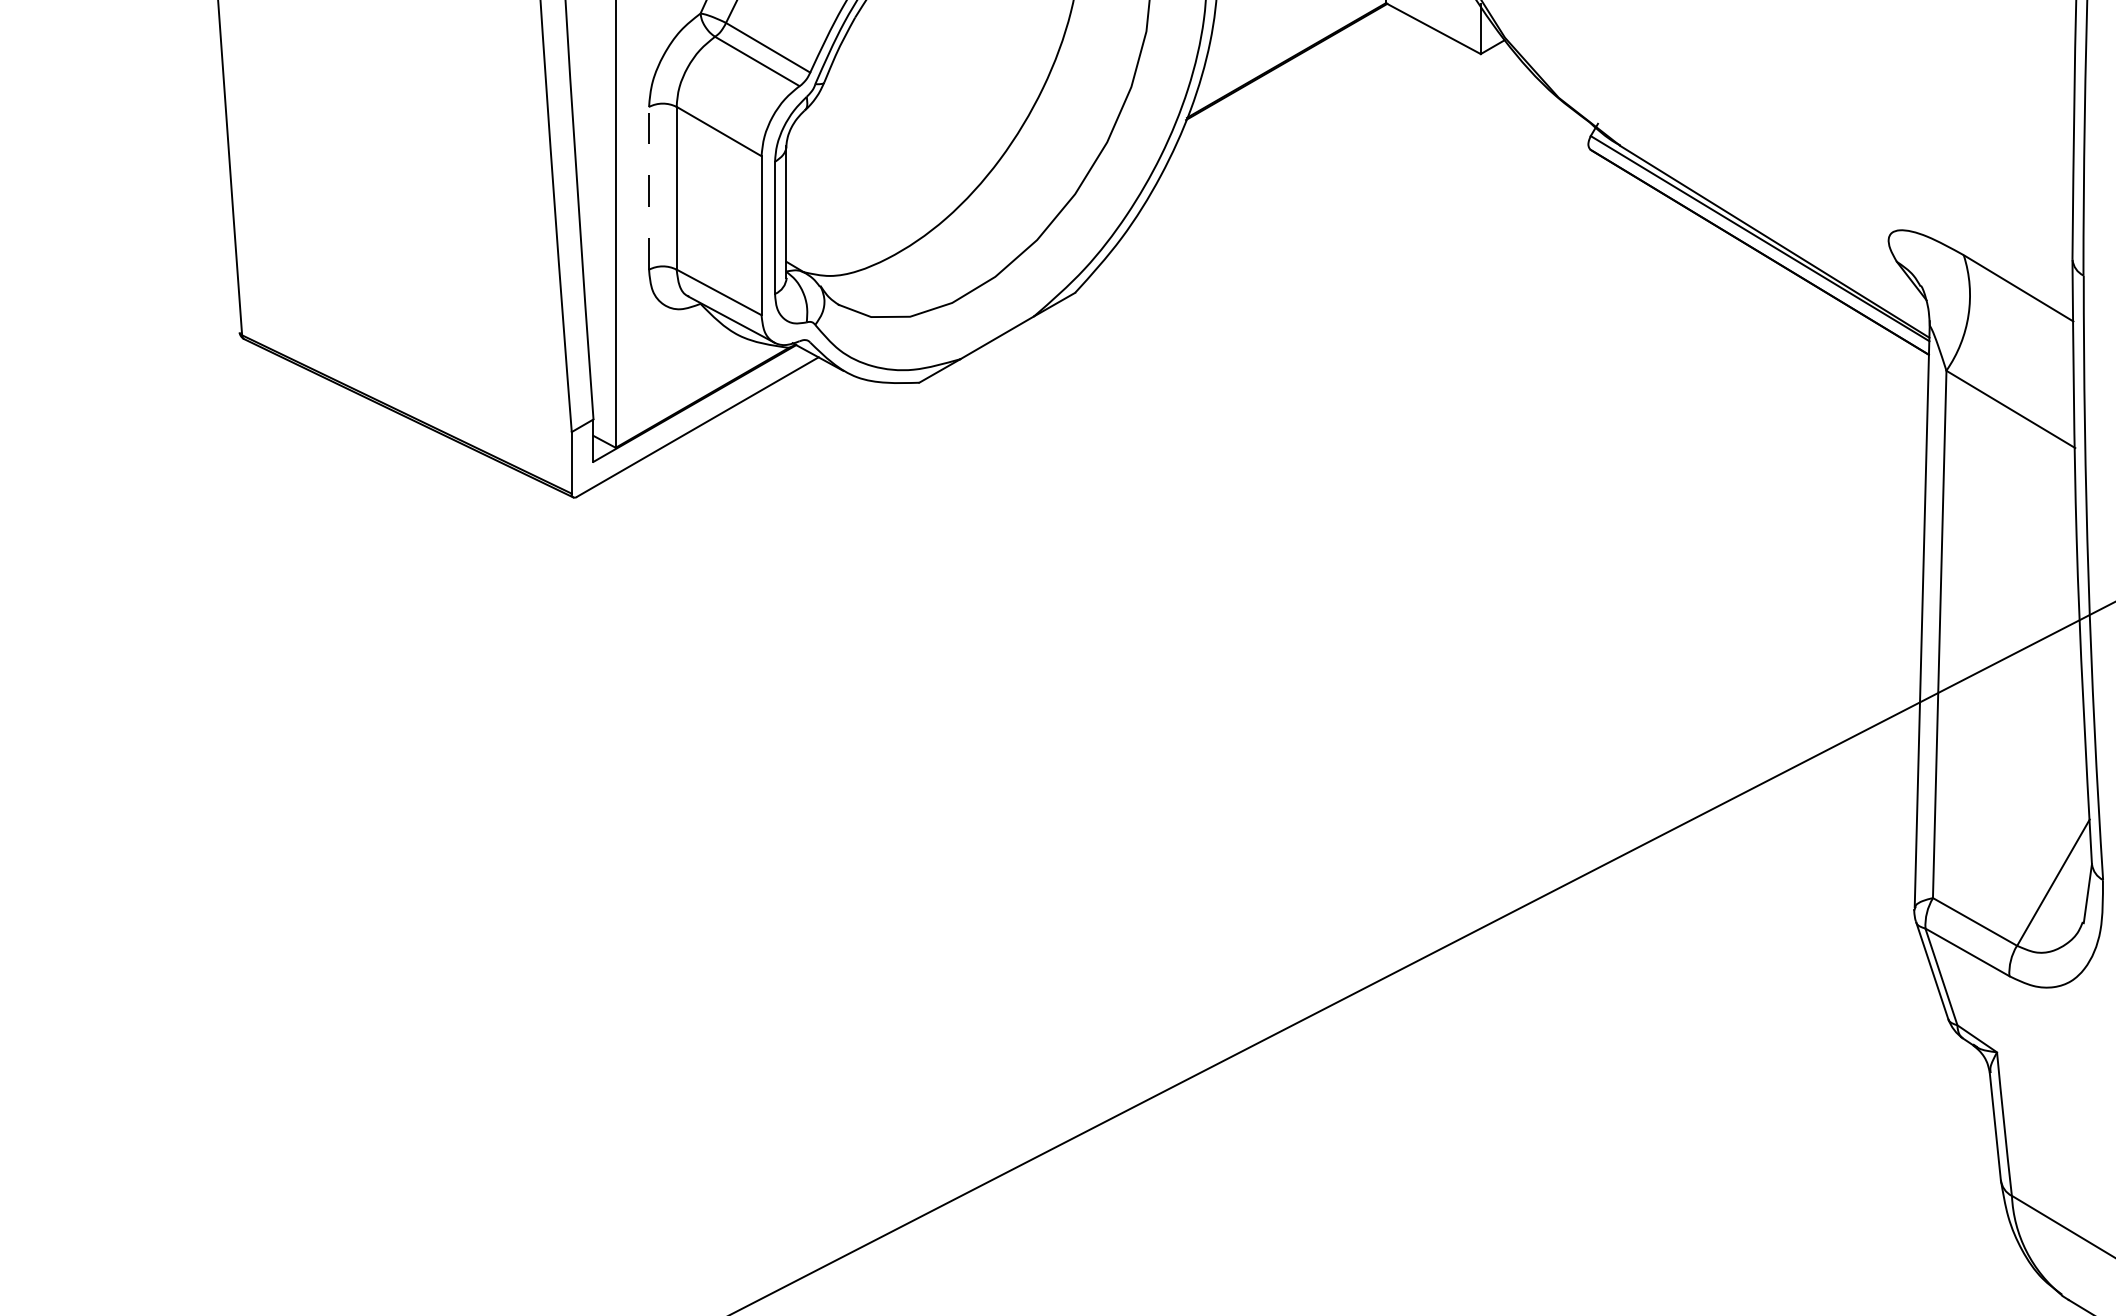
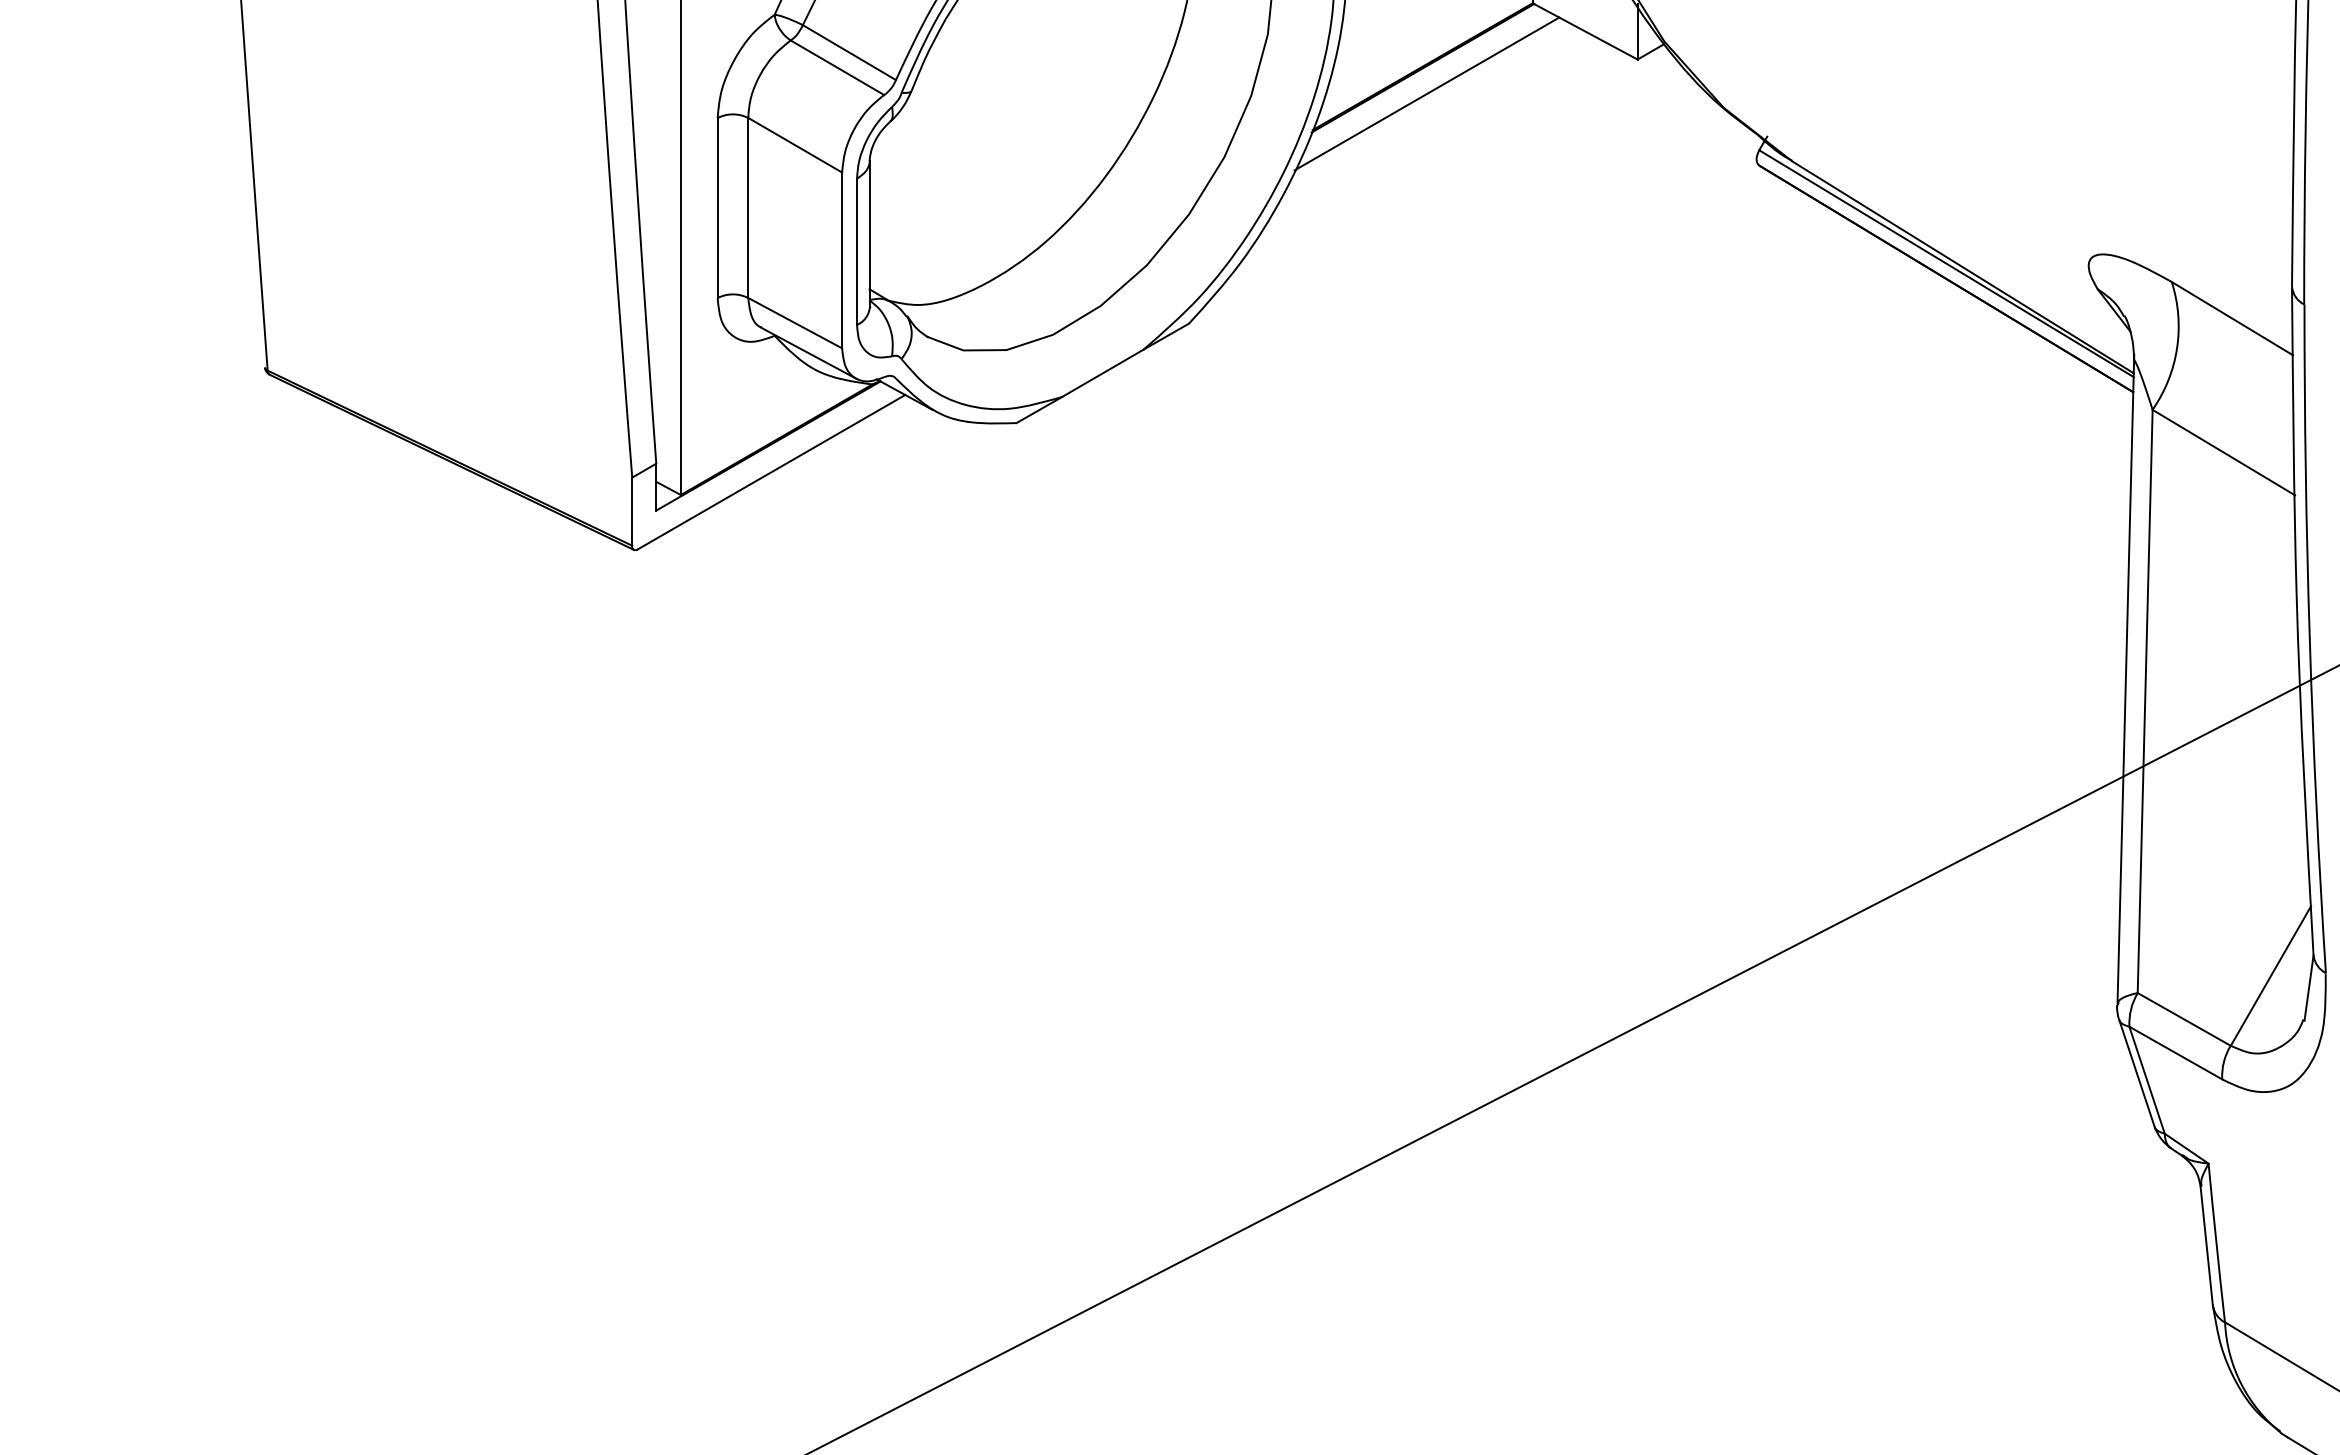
line: (1290, 85) -> (1427, 94), added
line: (649, 187) -> (718, 207), dashed -> solid

